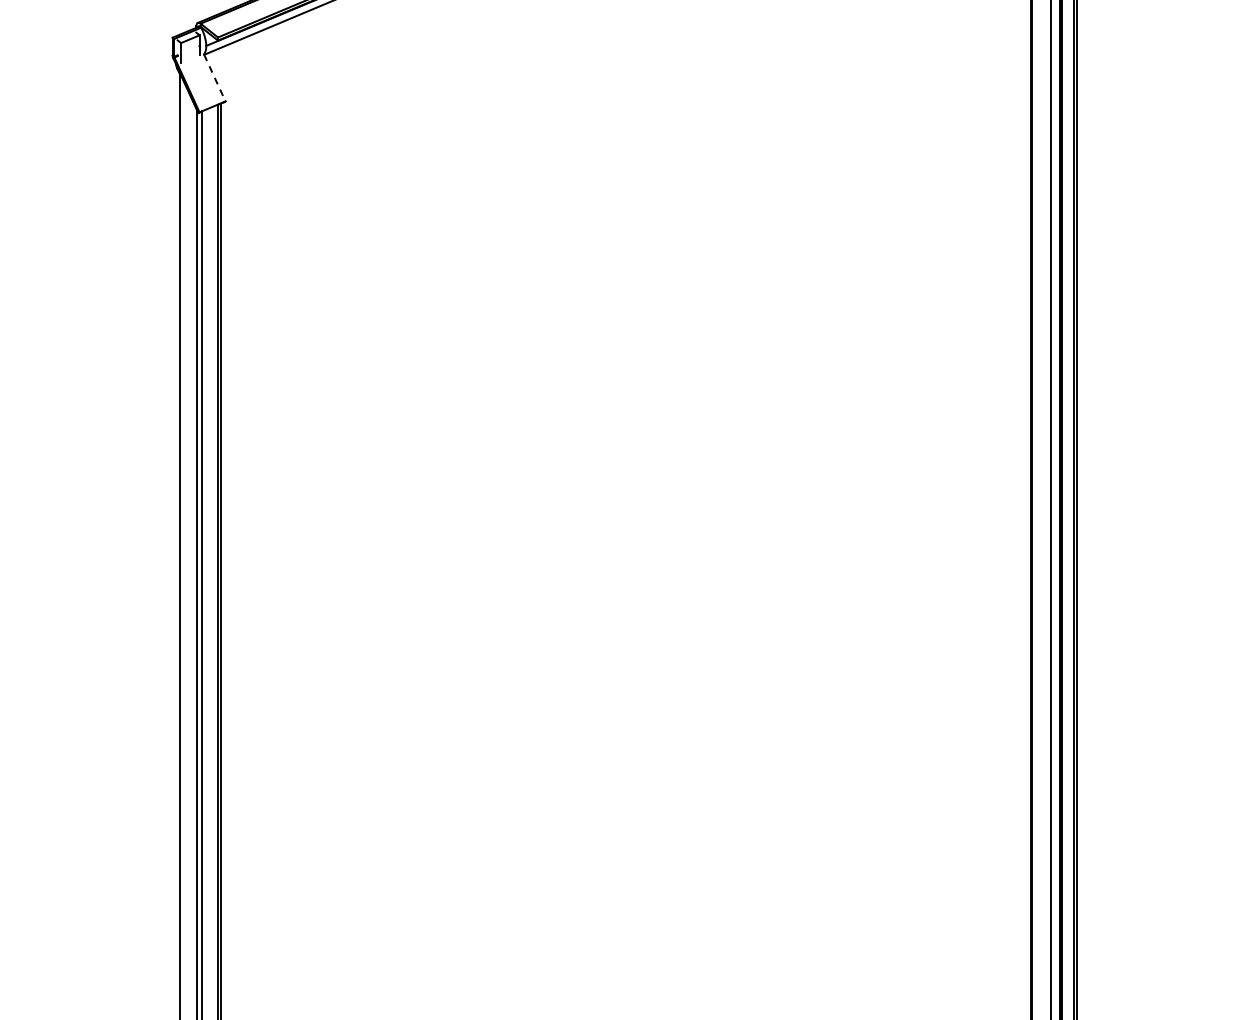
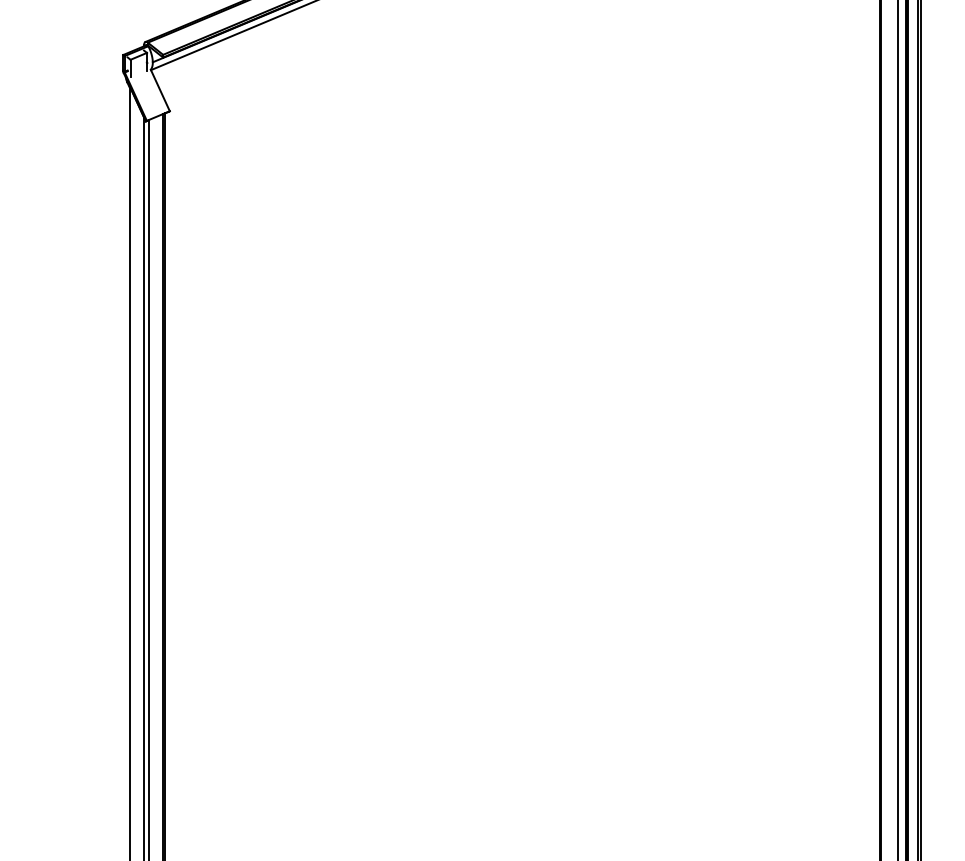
line: (214, 78) -> (160, 91), dashed -> solid

